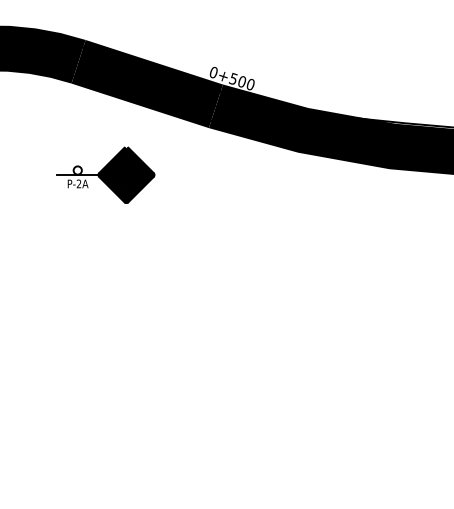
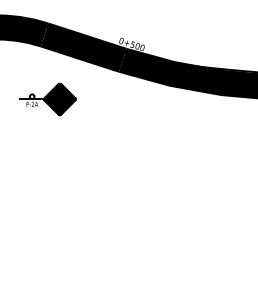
part: (104, 175) -> (47, 99), moved

